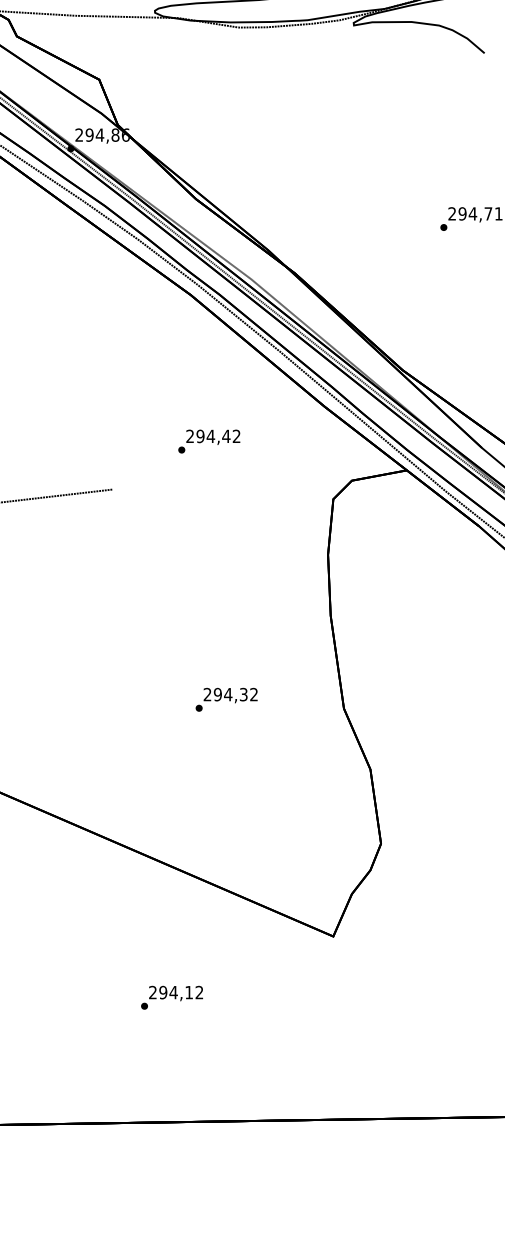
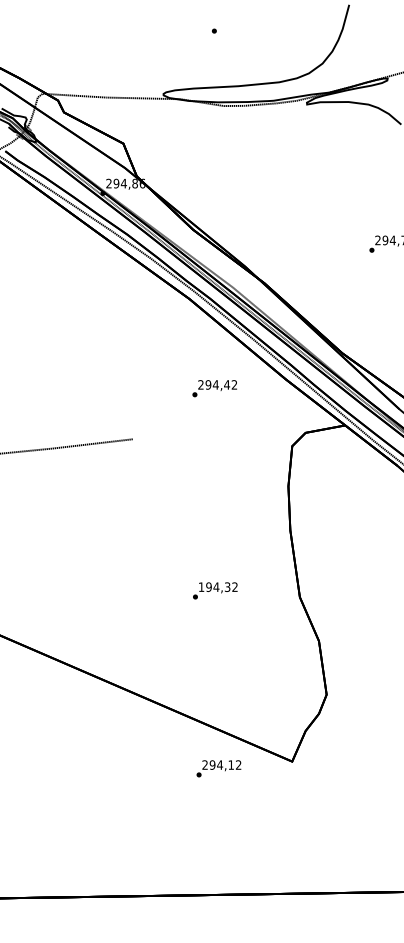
text: (208, 441) -> (214, 388), moved
text: (206, 693) -> (200, 586), 294,32 -> 194,32
text: (171, 997) -> (218, 768), moved

